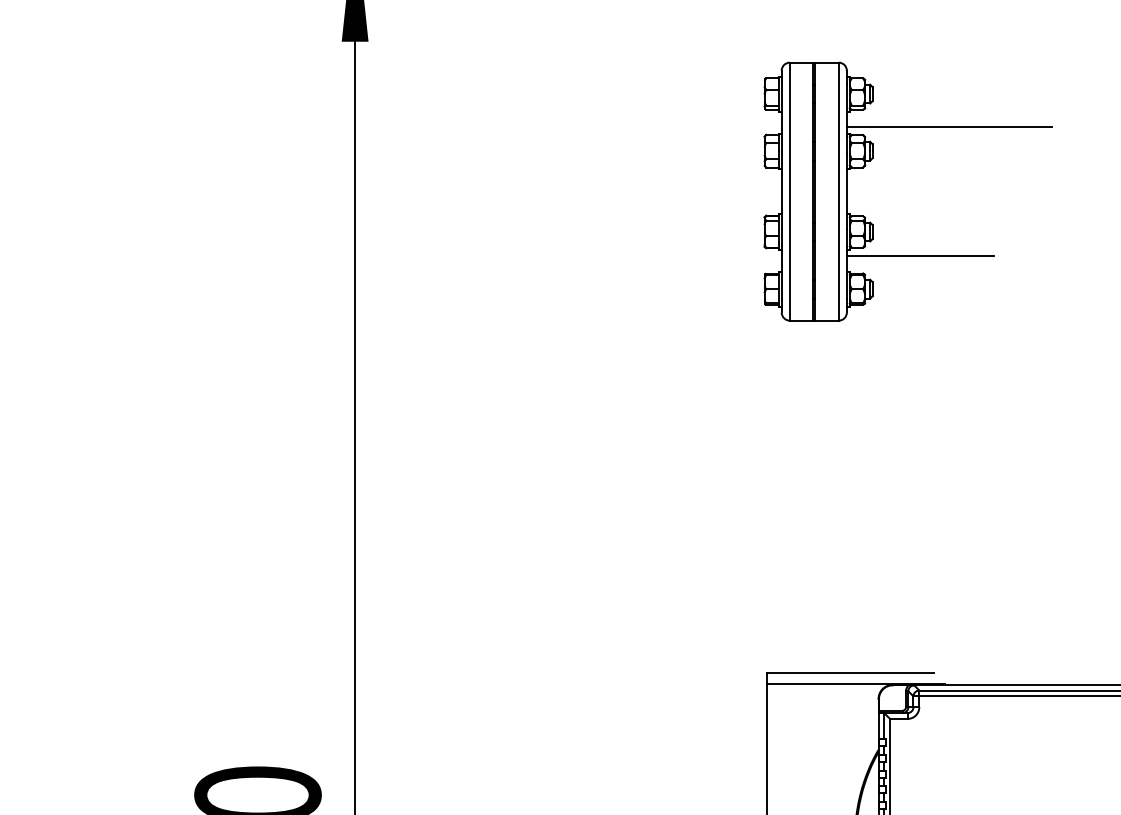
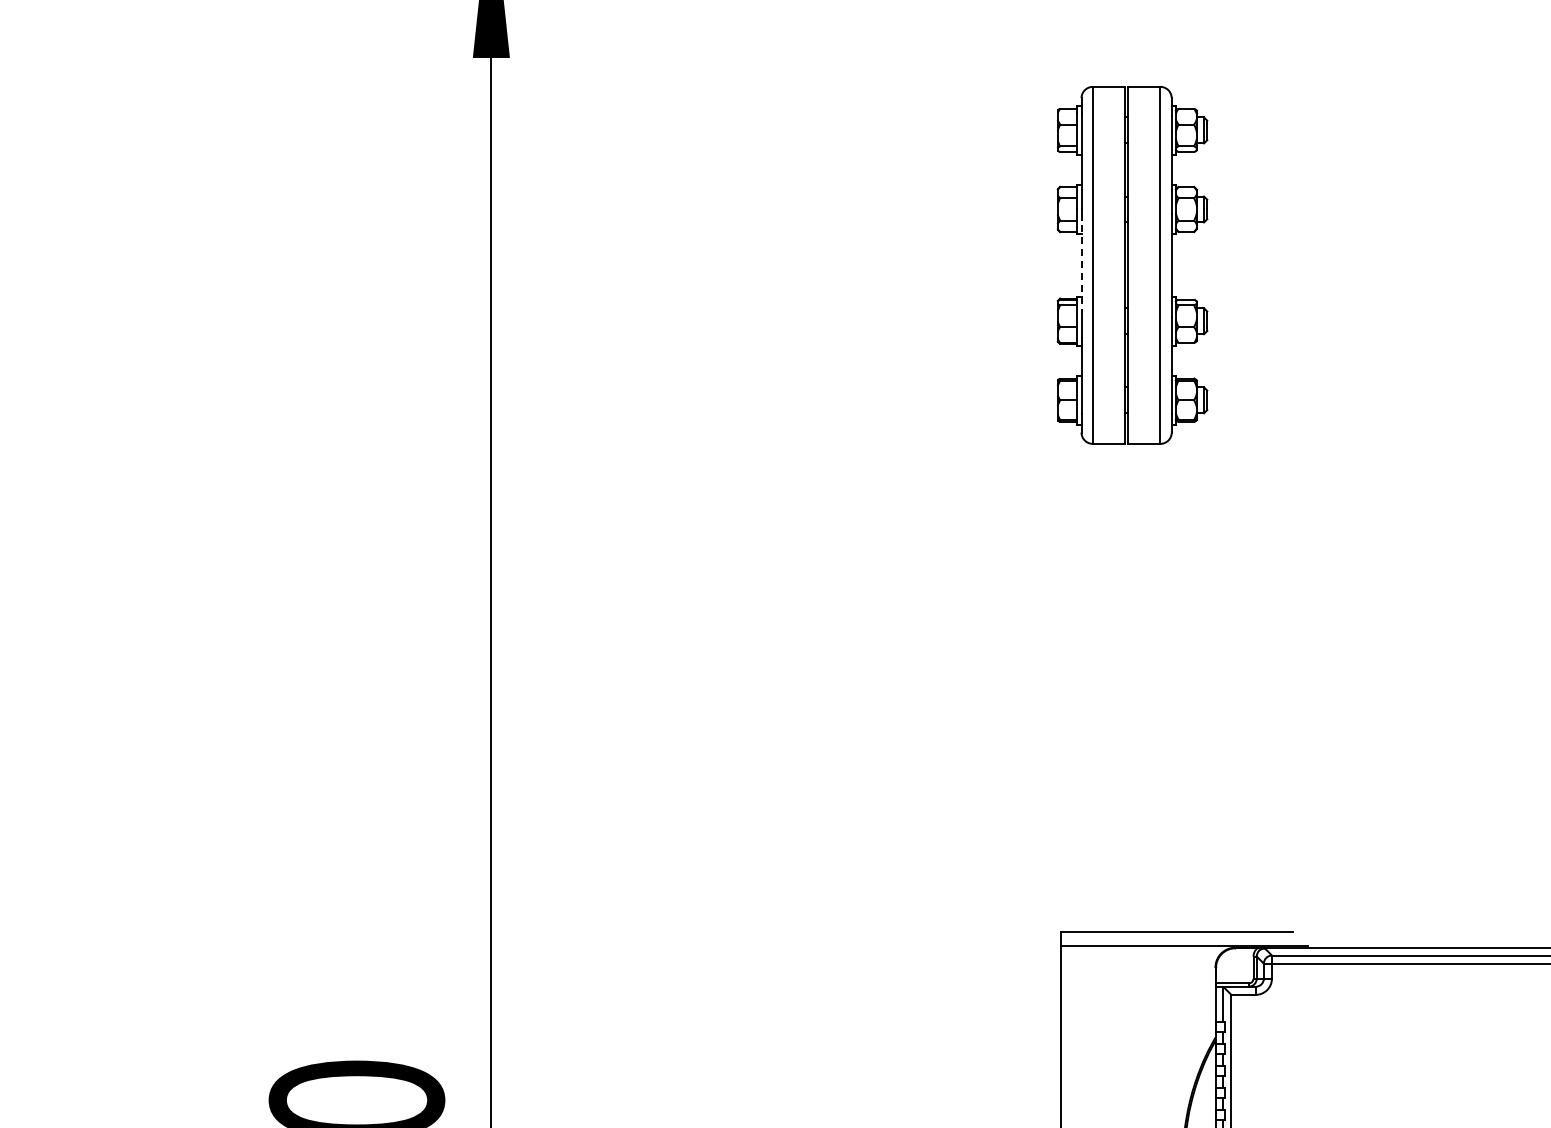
line: (949, 127) -> (1313, 176), removed
line: (781, 191) -> (1081, 265), solid -> dashed
line: (920, 256) -> (1273, 354), removed

